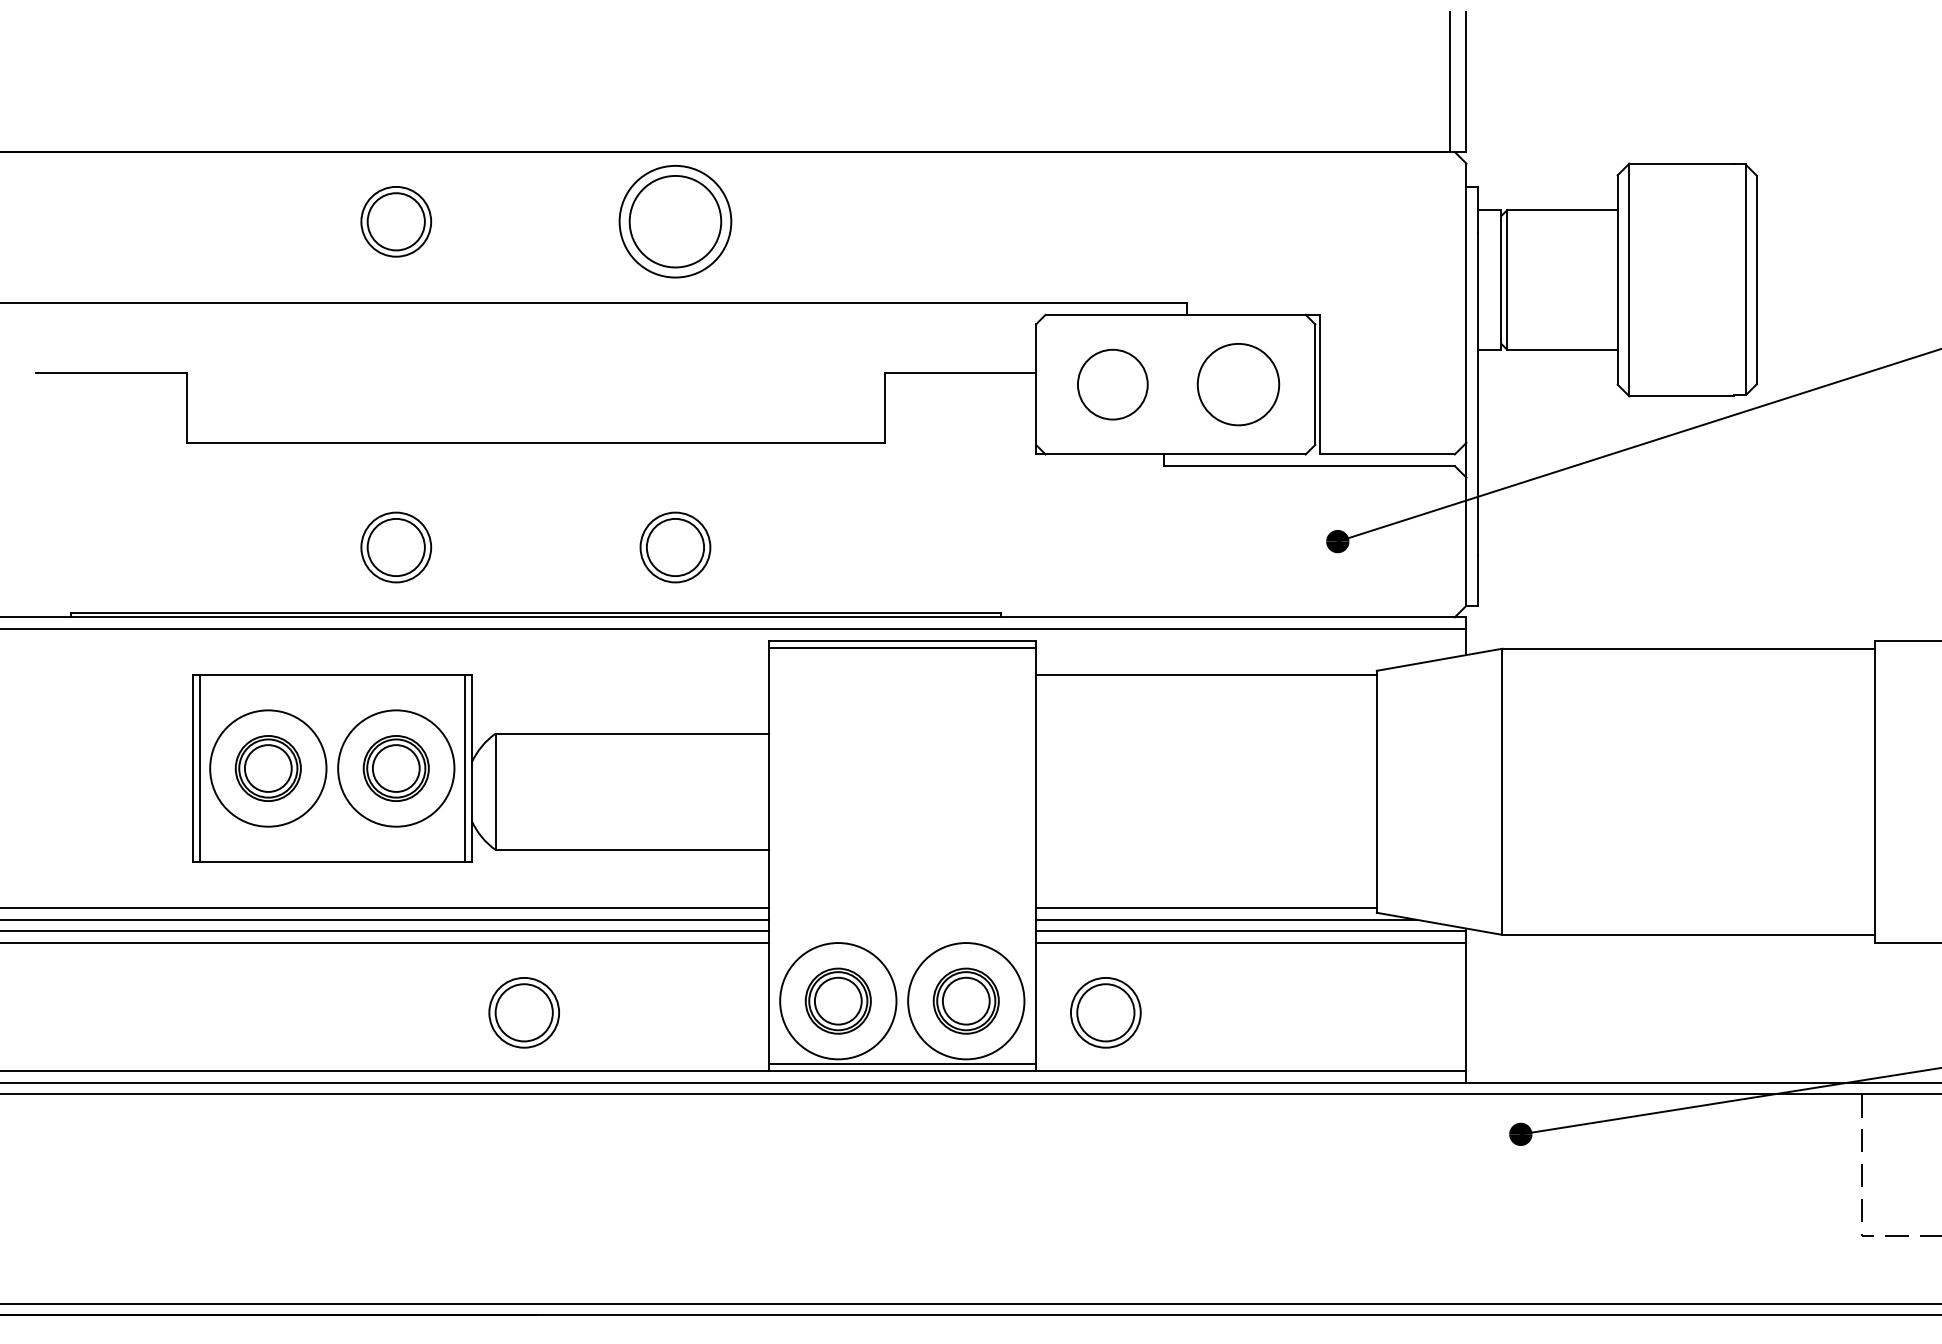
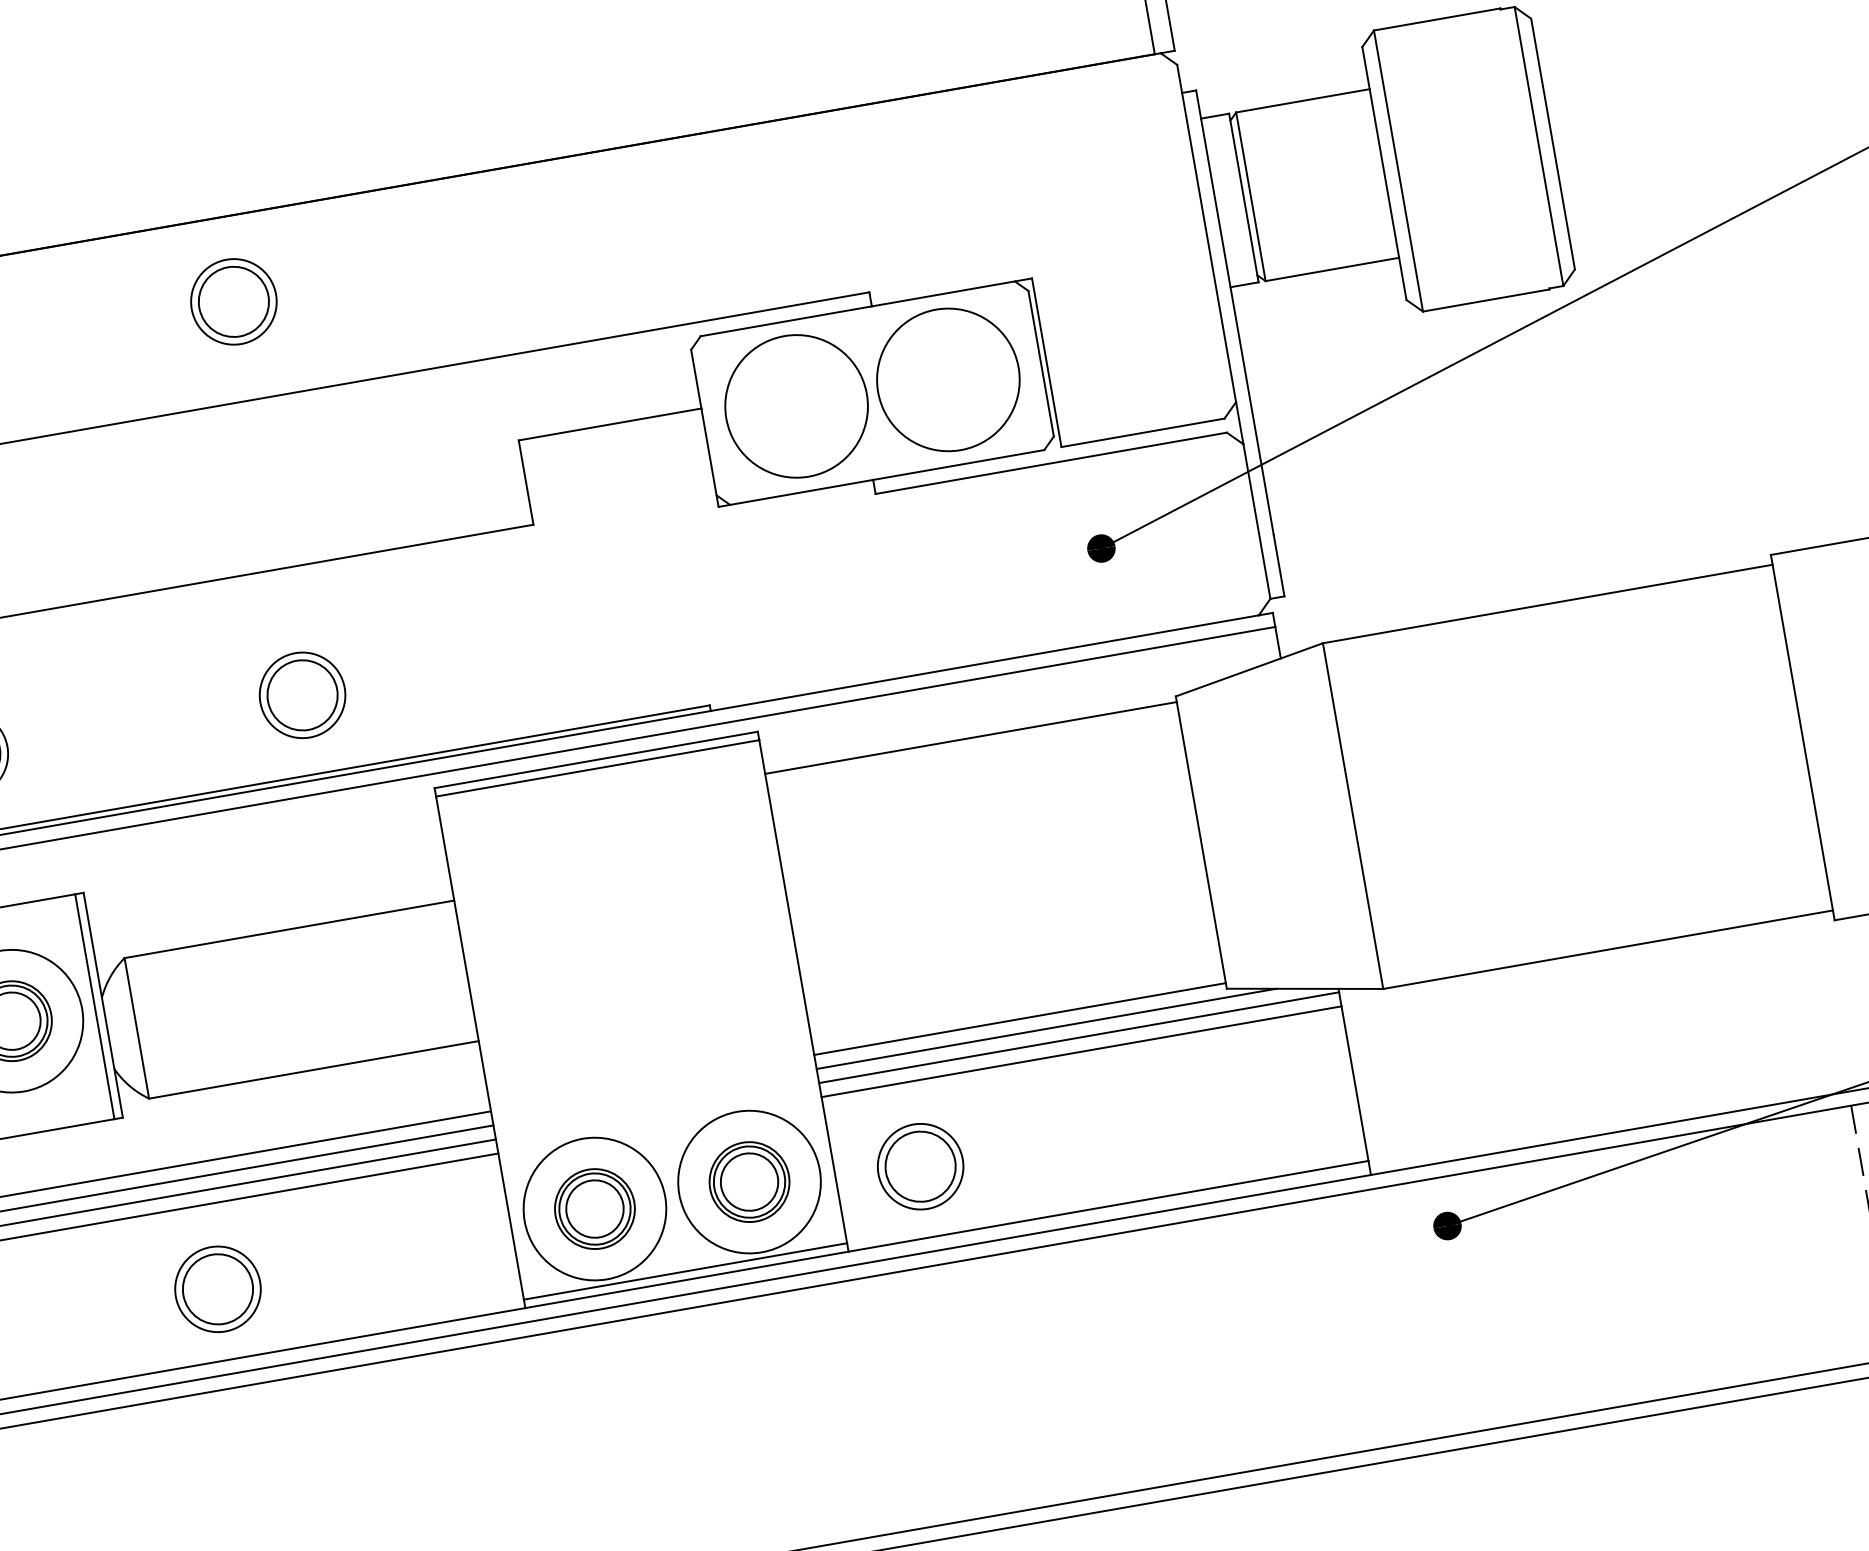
part: (675, 221) -> (233, 301), size x0.62
circle: (1112, 384) -> (796, 406), size x1.67
circle: (1238, 384) -> (948, 379), size x1.43

